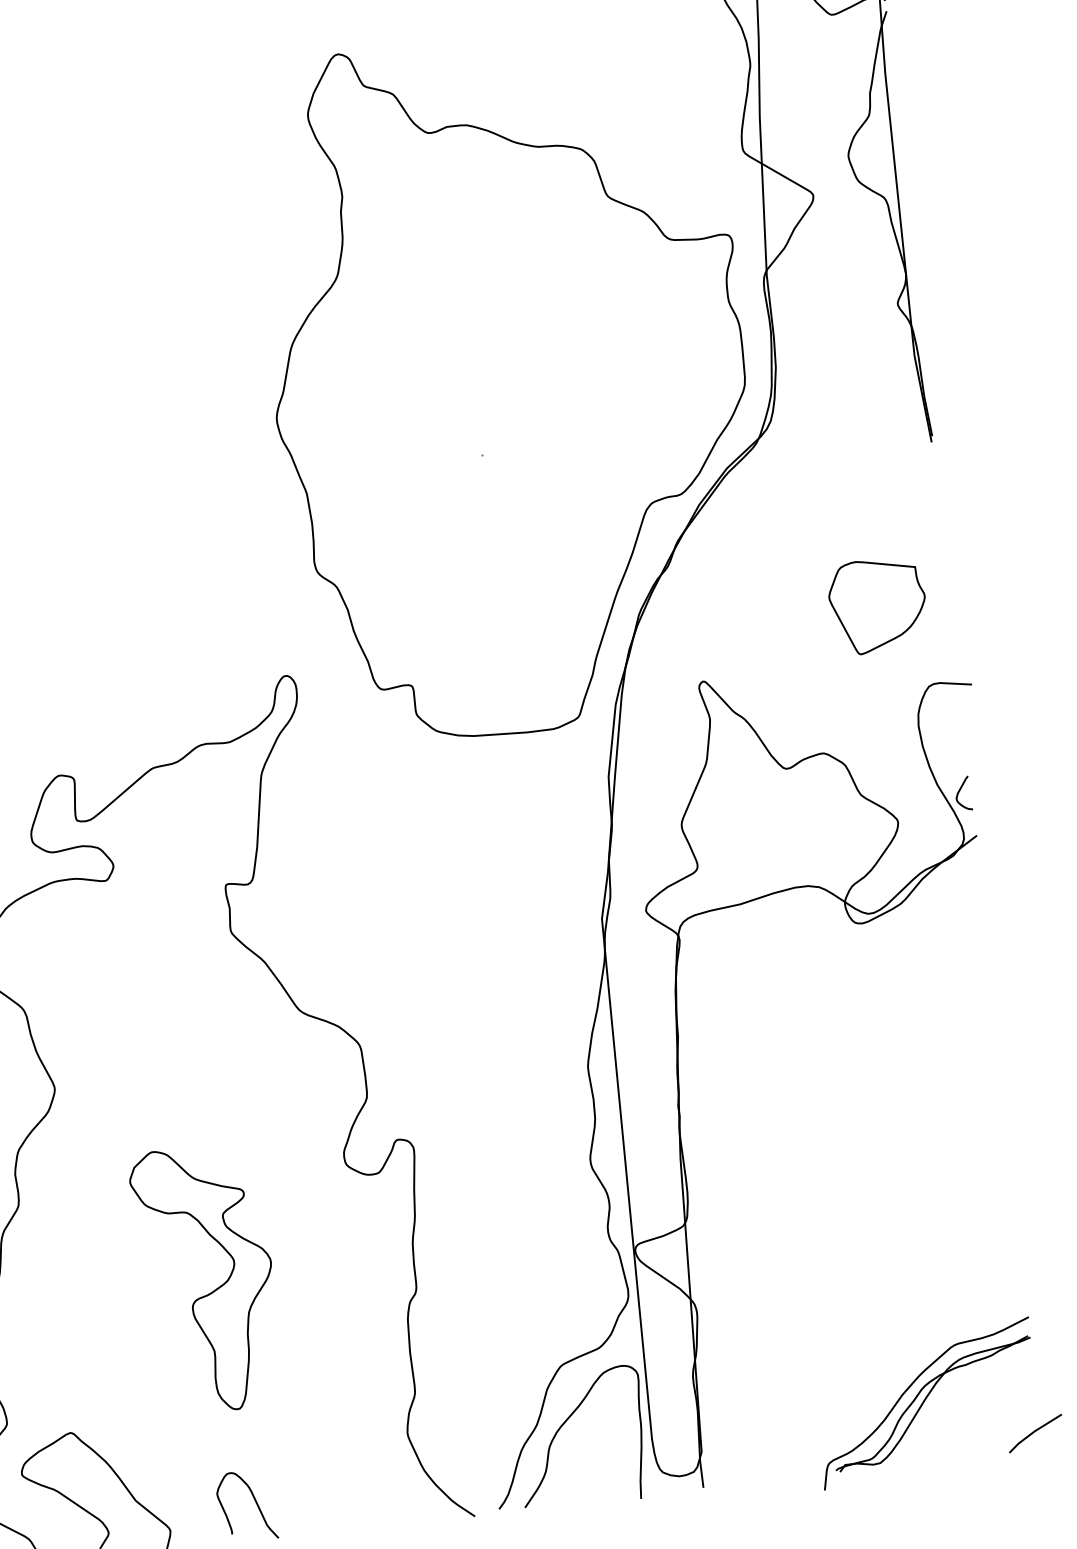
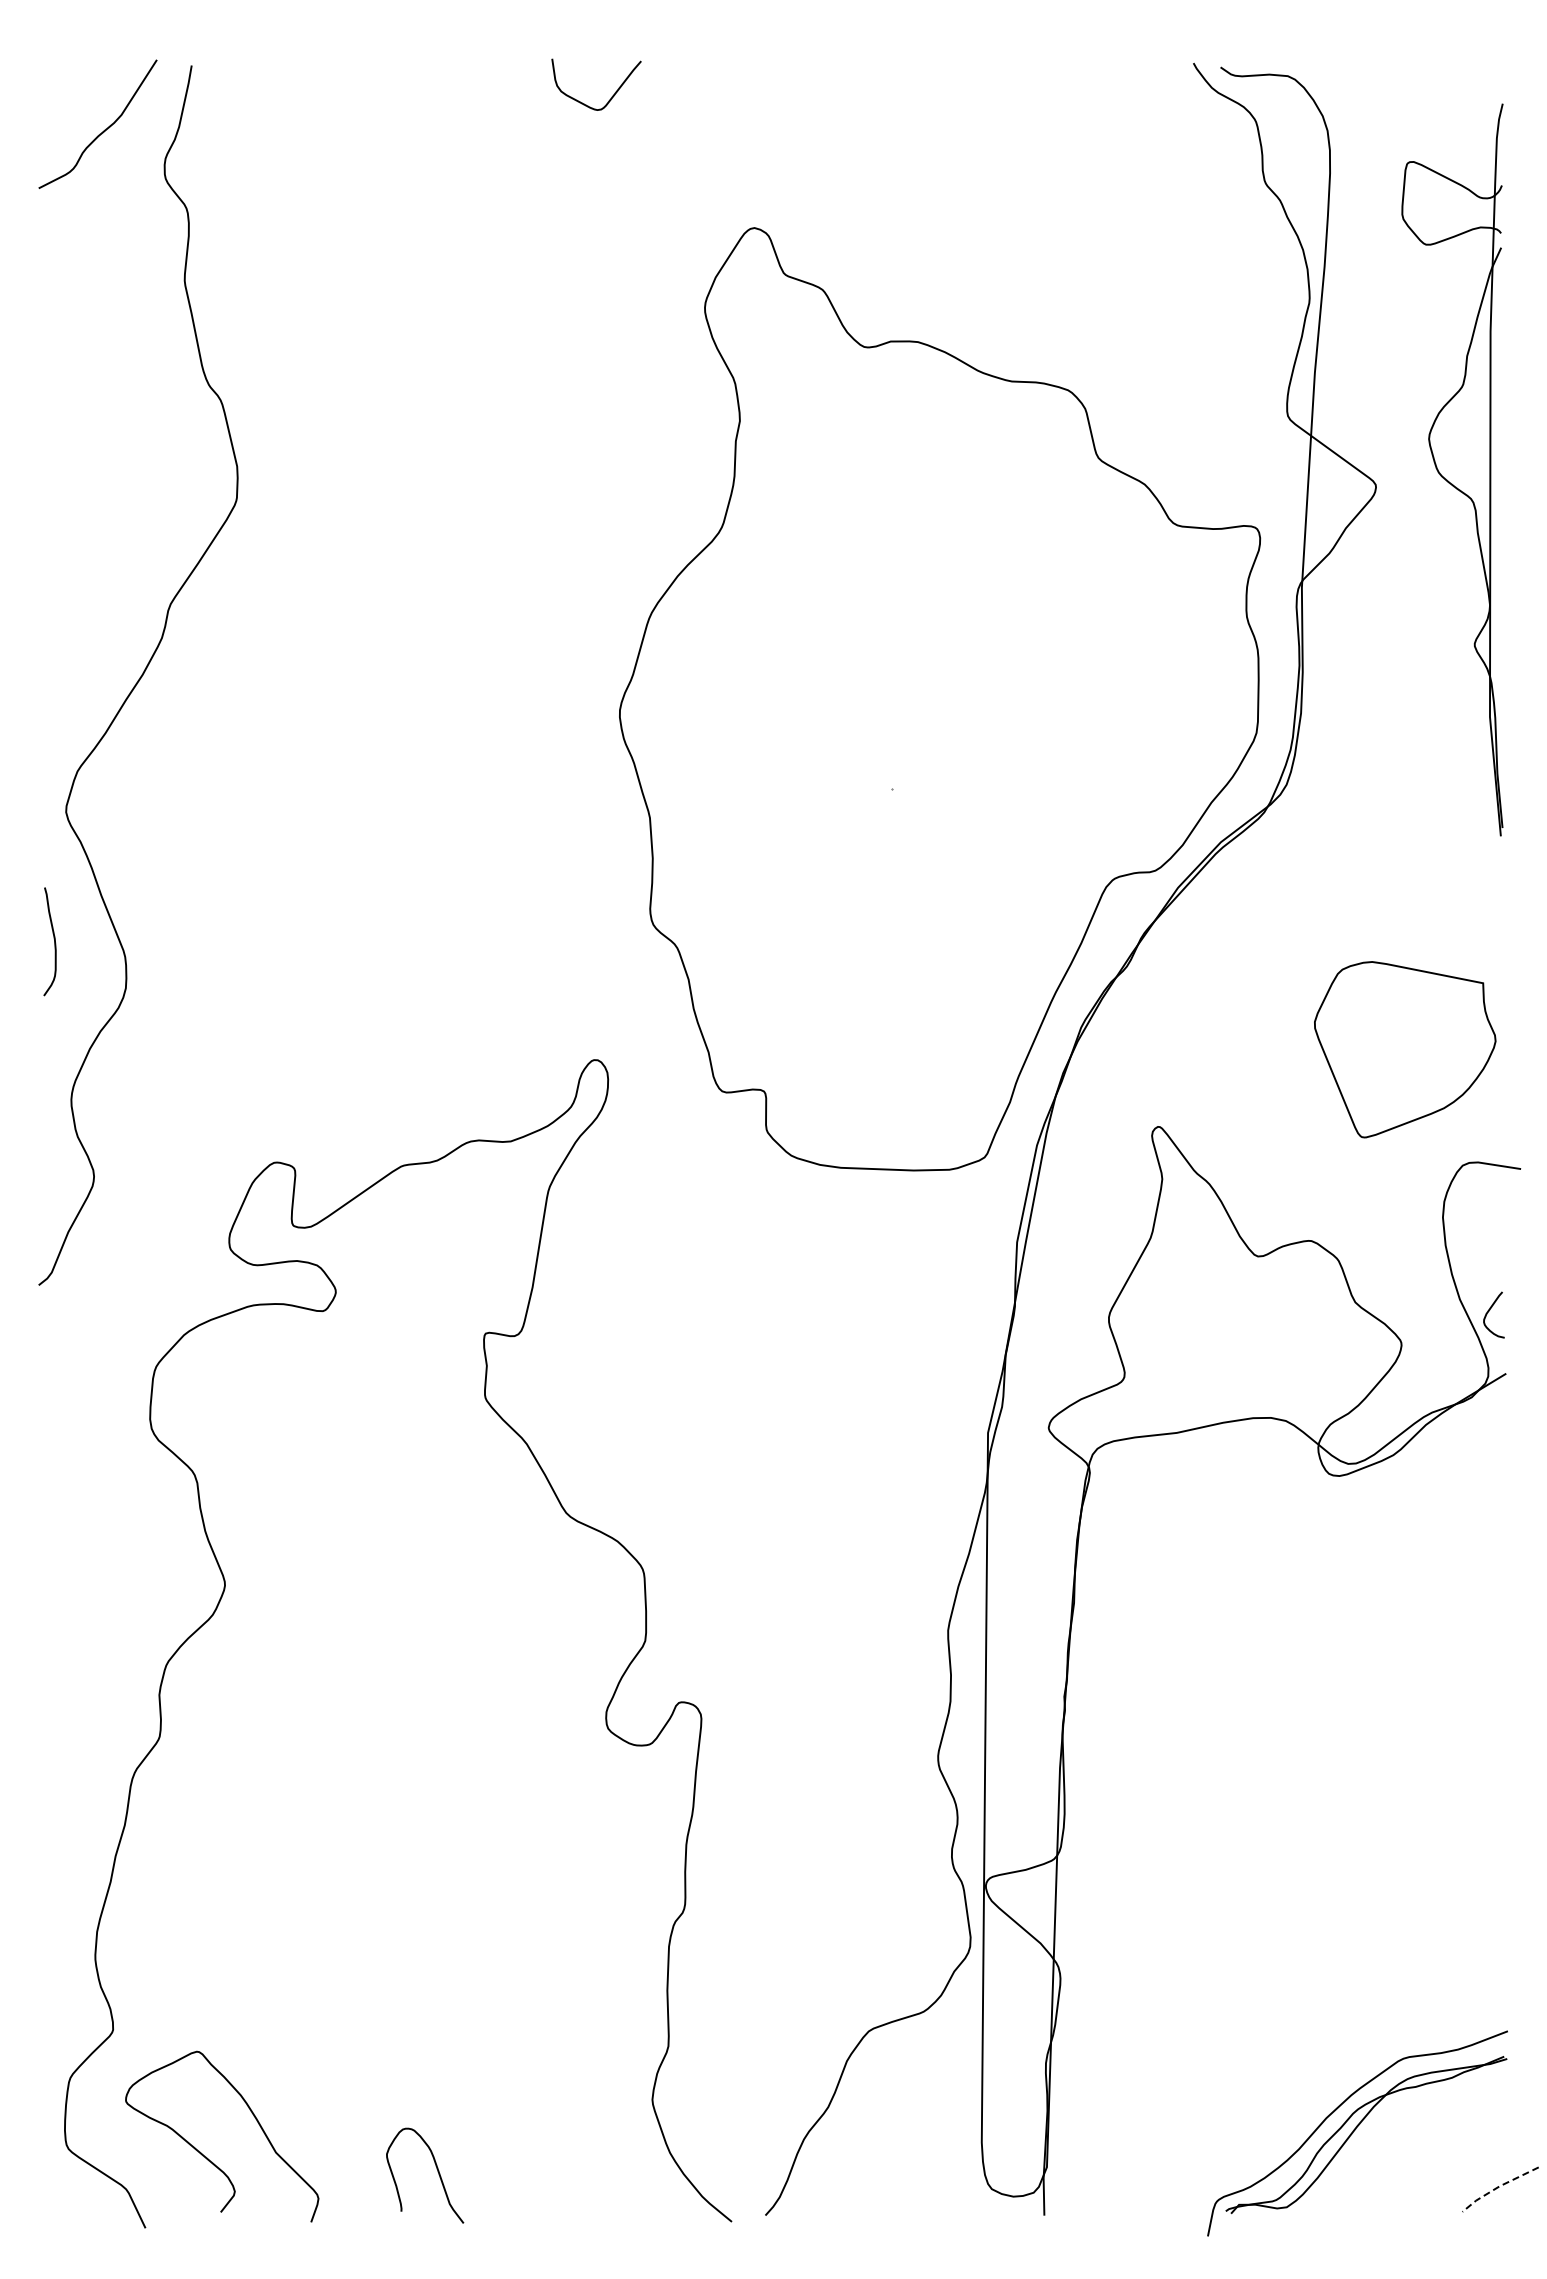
part: (877, 605) -> (1404, 1049), size x1.4
part: (214, 1290) -> (411, 1879), removed
curve: (564, 1423) -> (866, 2108), removed
line: (1033, 1431) -> (1498, 2186), solid -> dashed

